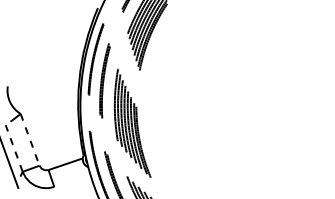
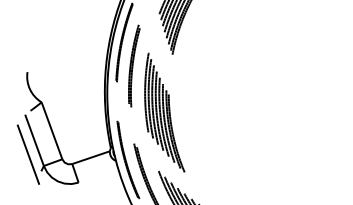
line: (30, 139) -> (52, 130), dashed -> solid
line: (14, 148) -> (34, 140), dashed -> solid

